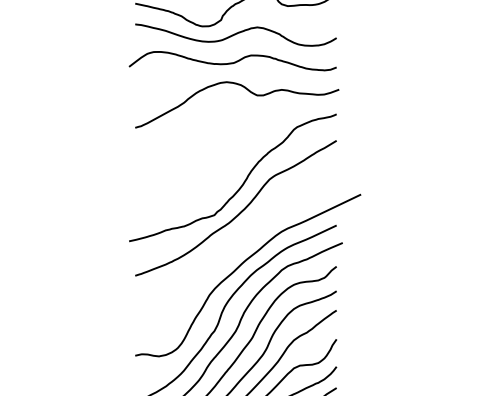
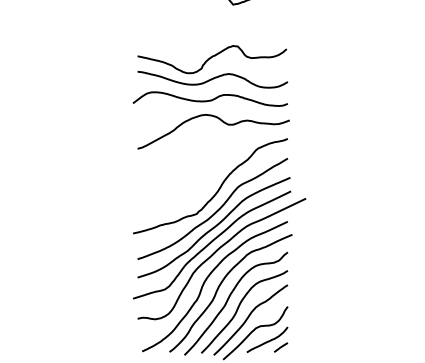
part: (235, 248) -> (212, 238), added

